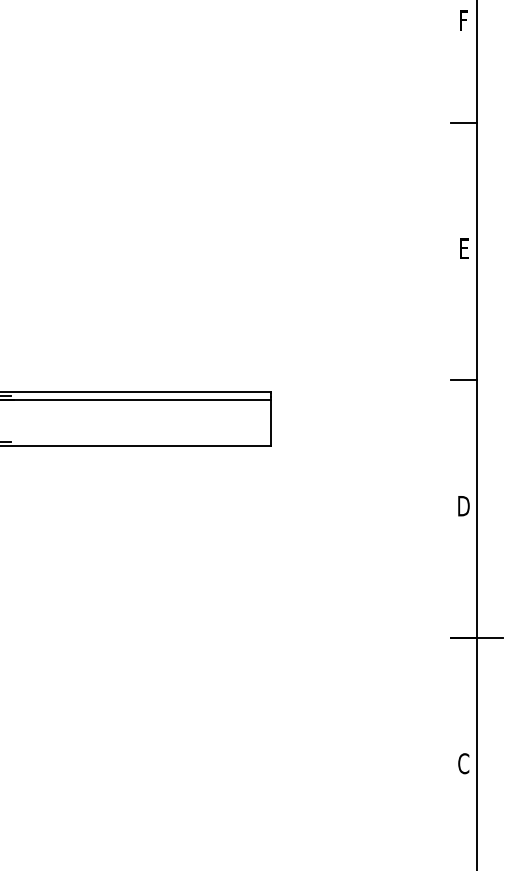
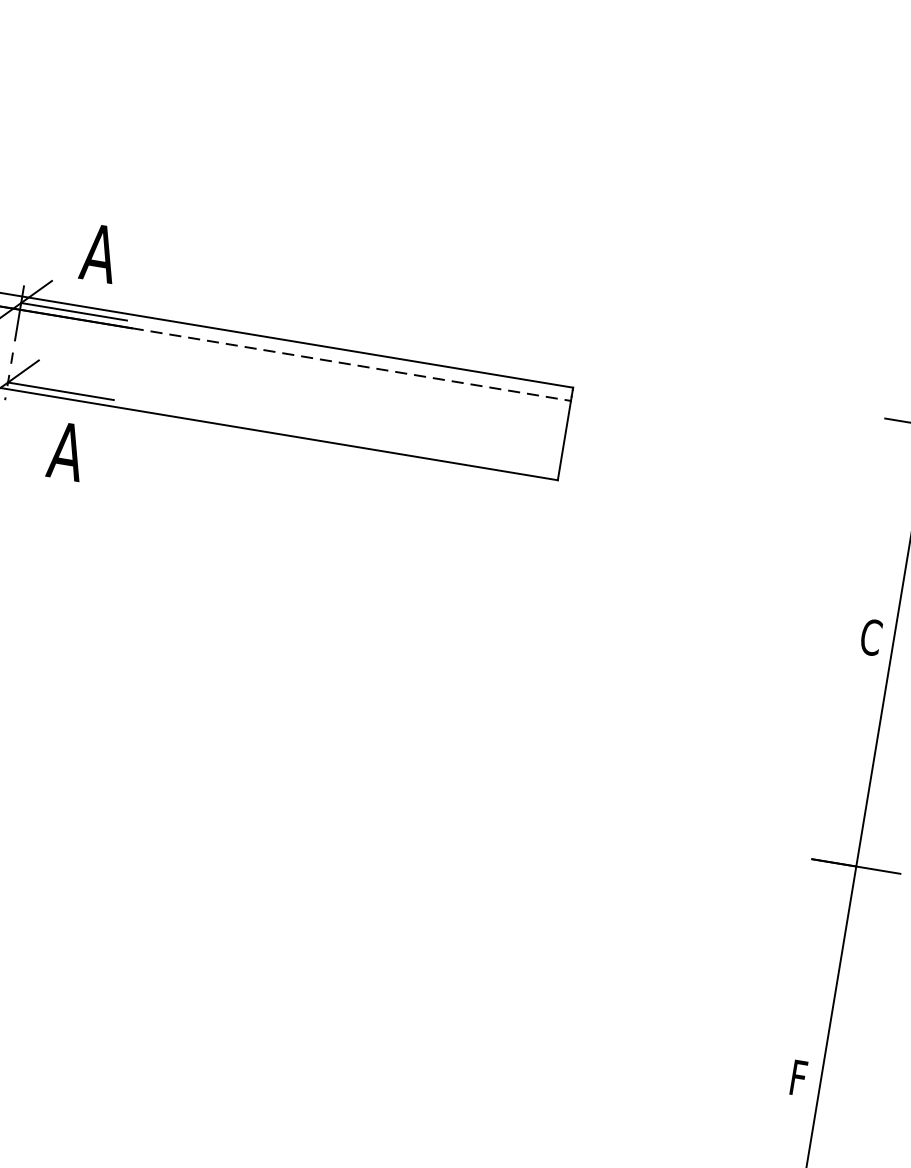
line: (142, 399) -> (351, 363), solid -> dashed
text: (463, 505) -> (871, 636), D -> C
text: (463, 763) -> (797, 1077), C -> F

